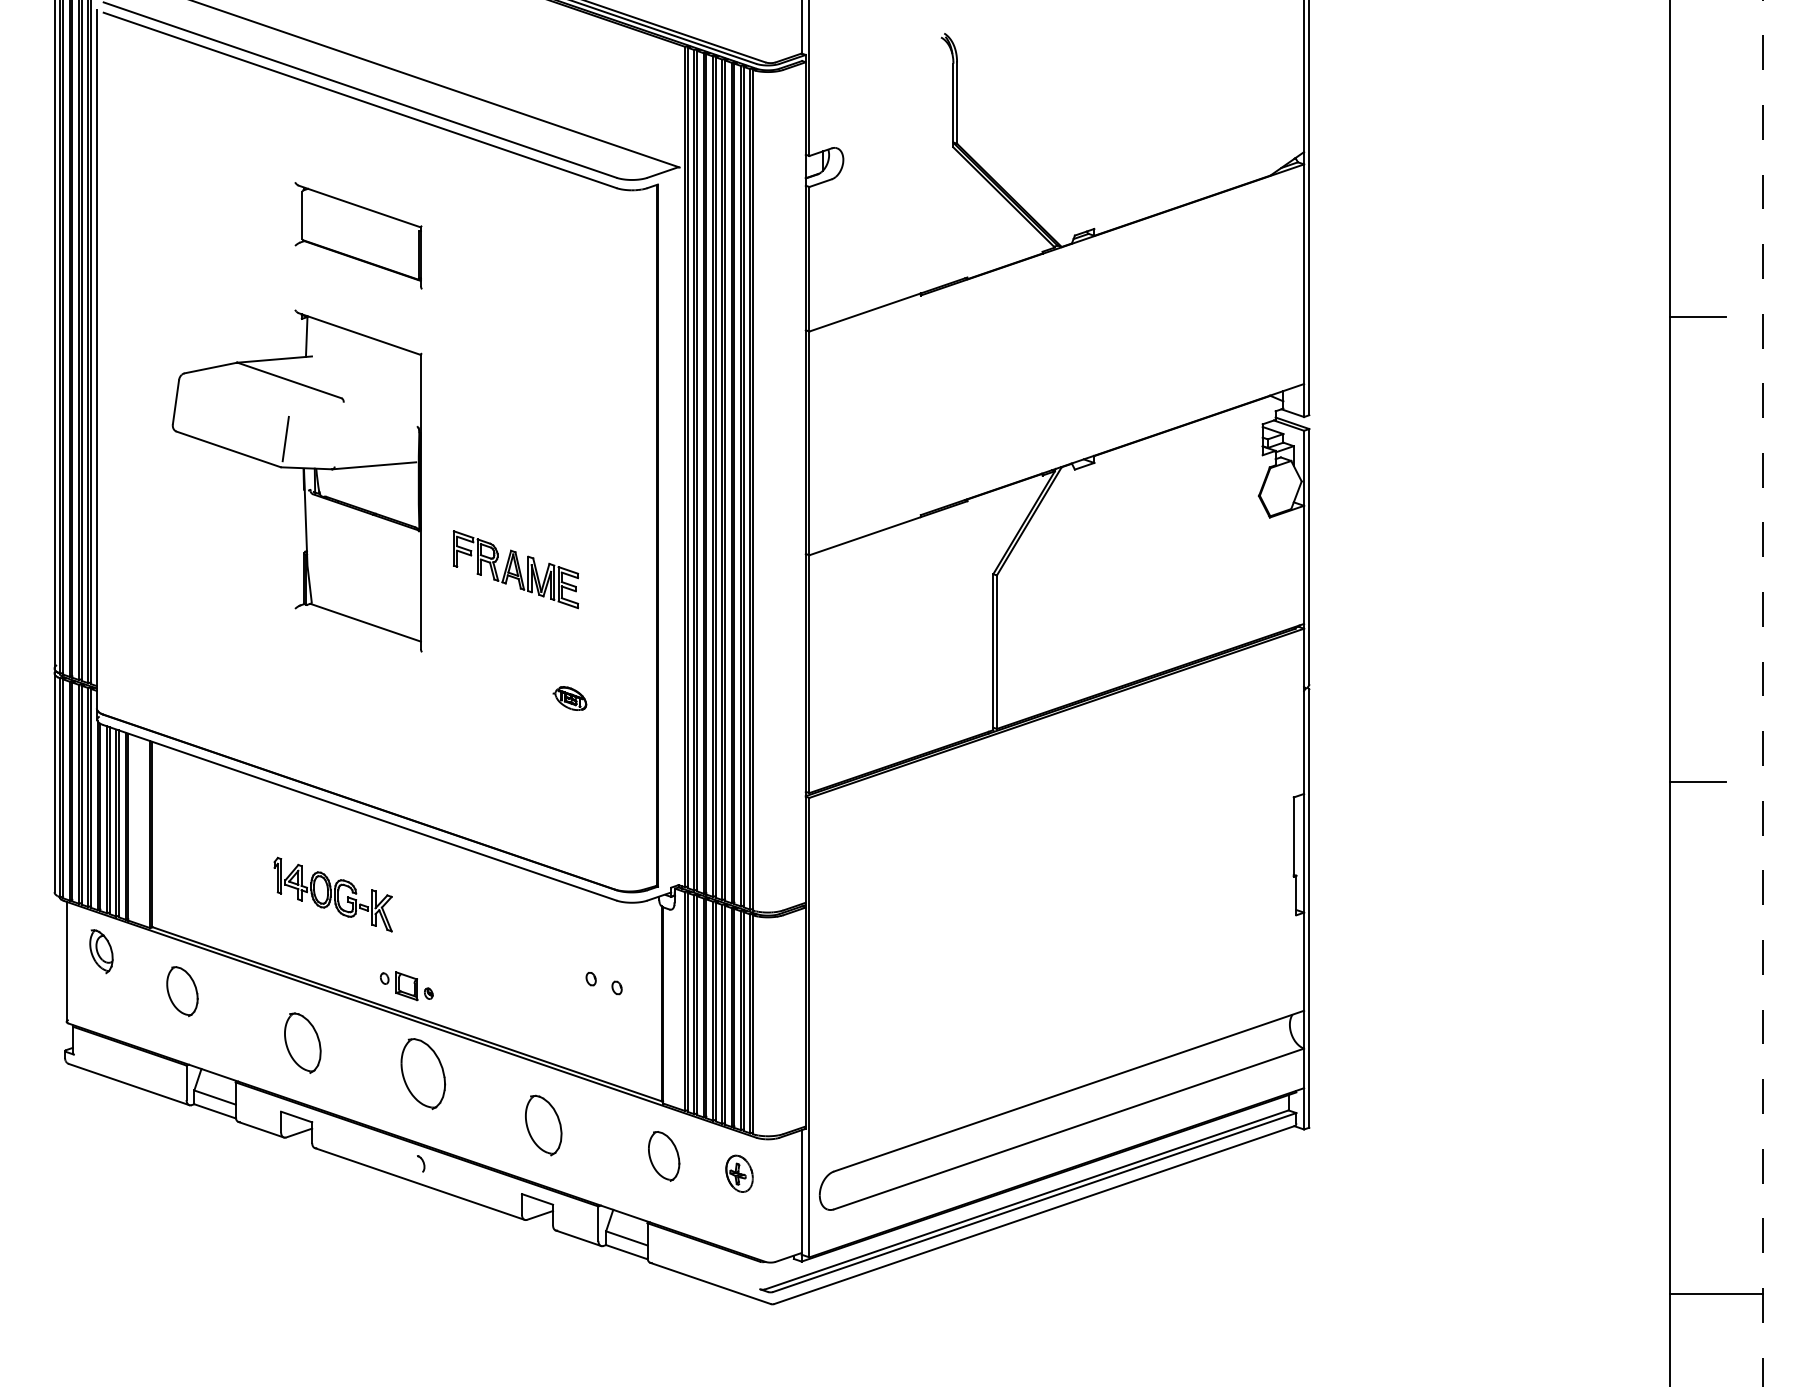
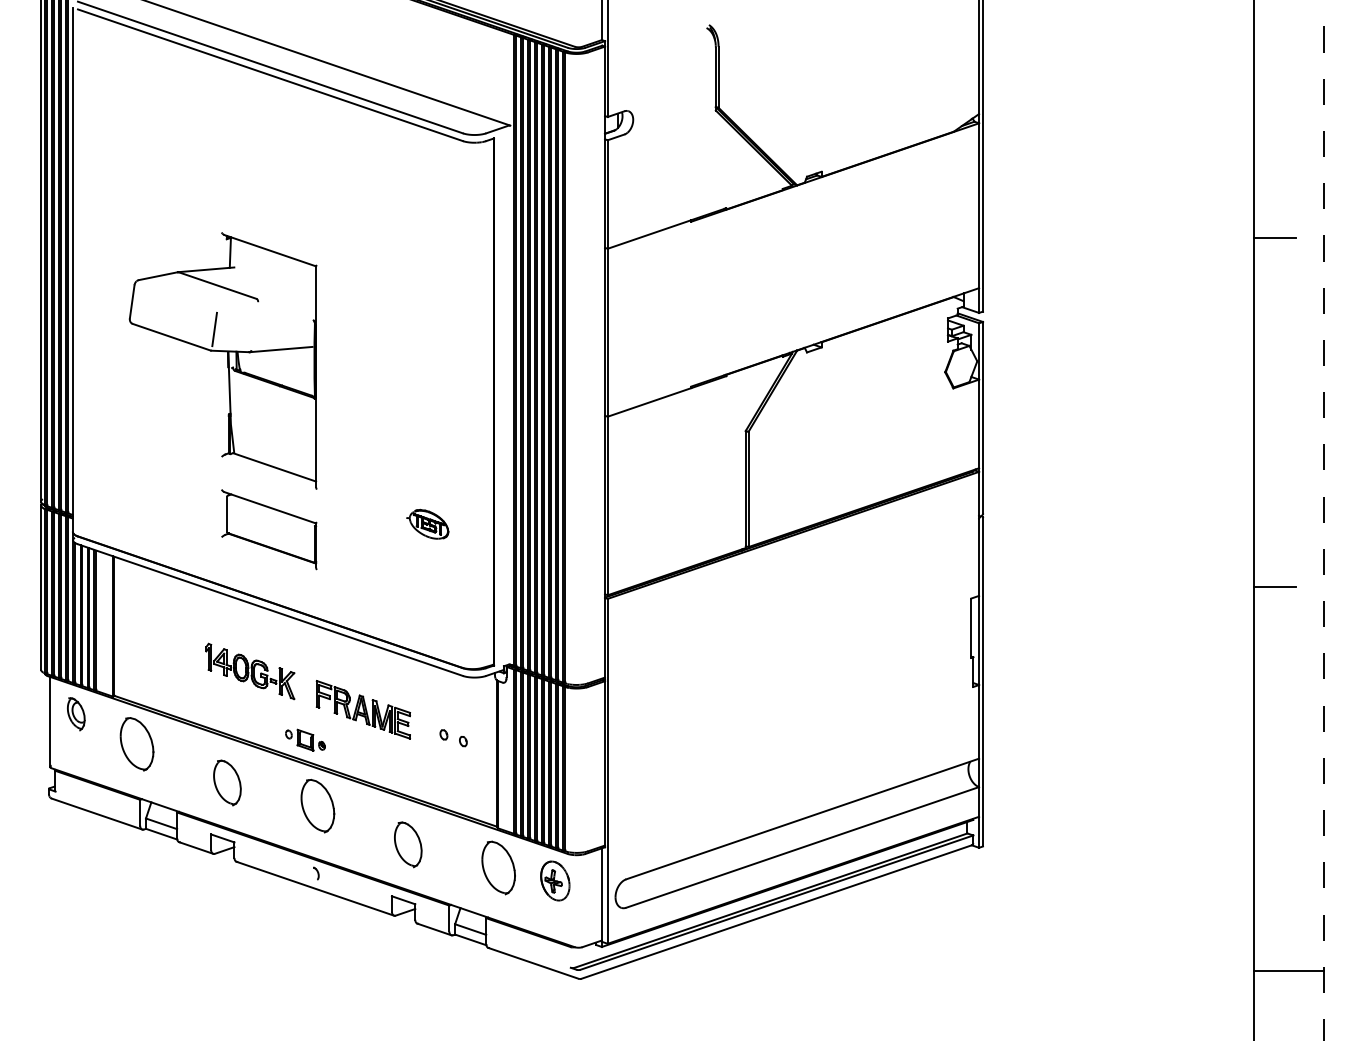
part: (358, 235) -> (269, 529), moved
part: (515, 569) -> (363, 709), moved
part: (569, 698) -> (427, 524), size x1.67
part: (182, 991) -> (137, 744), size x1.43
part: (663, 1156) -> (498, 868), size x1.43
part: (739, 1173) -> (555, 880), size x1.43

